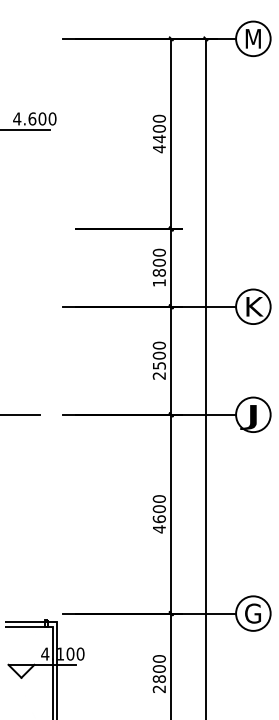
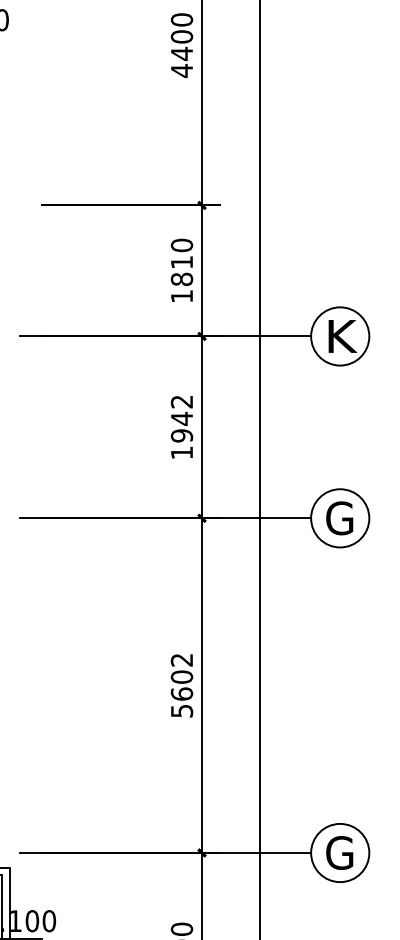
text: (158, 262) -> (180, 261), 1800 -> 1810
text: (158, 360) -> (180, 426), 2500 -> 1942
text: (250, 416) -> (335, 521), J -> G
text: (158, 514) -> (180, 686), 4600 -> 5602

